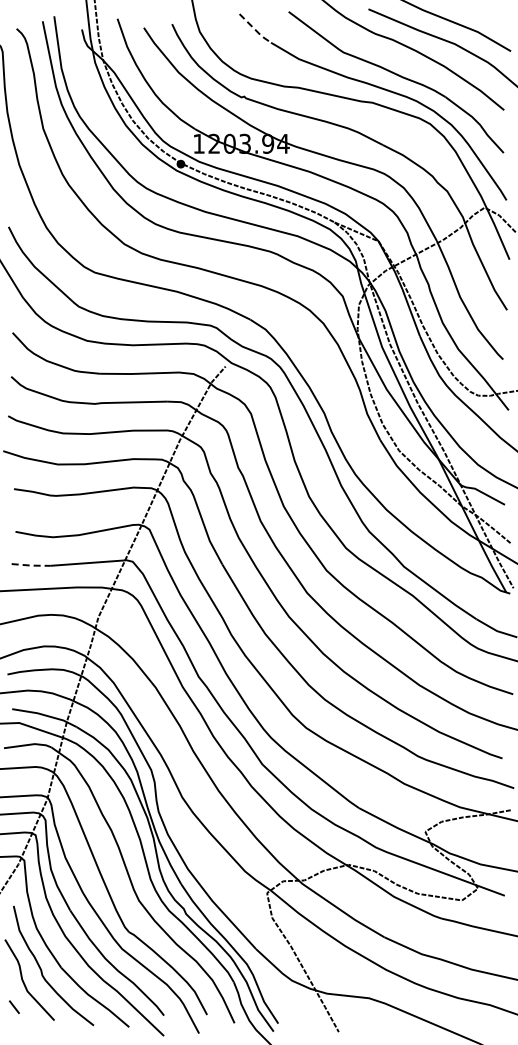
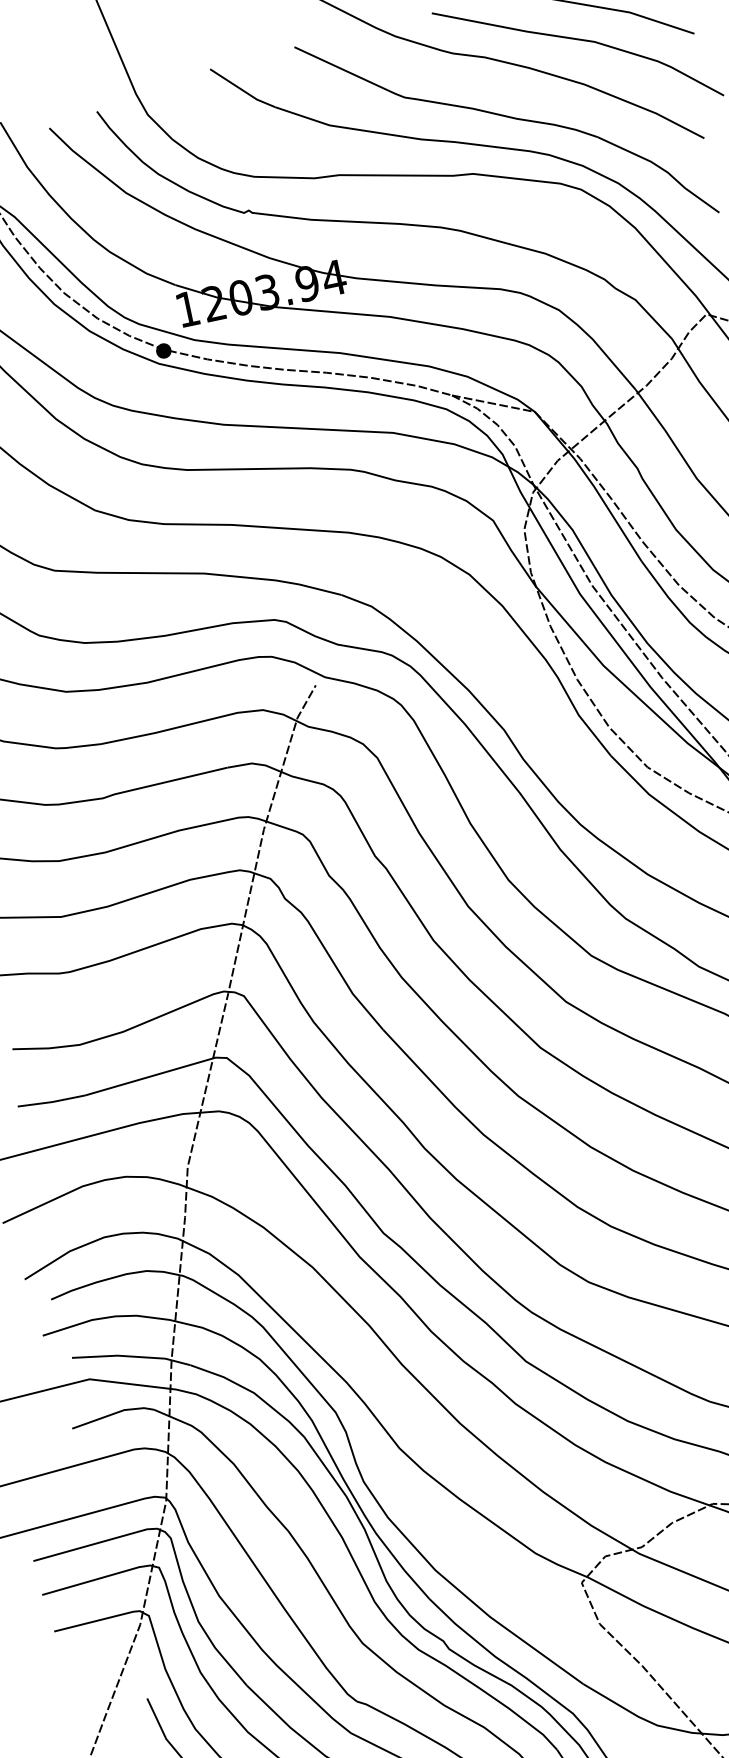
line: (255, 30) -> (243, 91), dashed -> solid
line: (31, 565) -> (52, 1101), dashed -> solid

